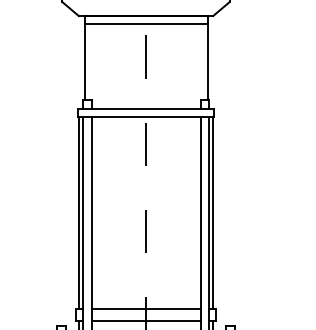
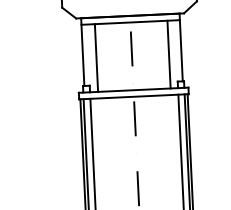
line: (101, 66) -> (96, 58), added
line: (192, 66) -> (169, 54), added

